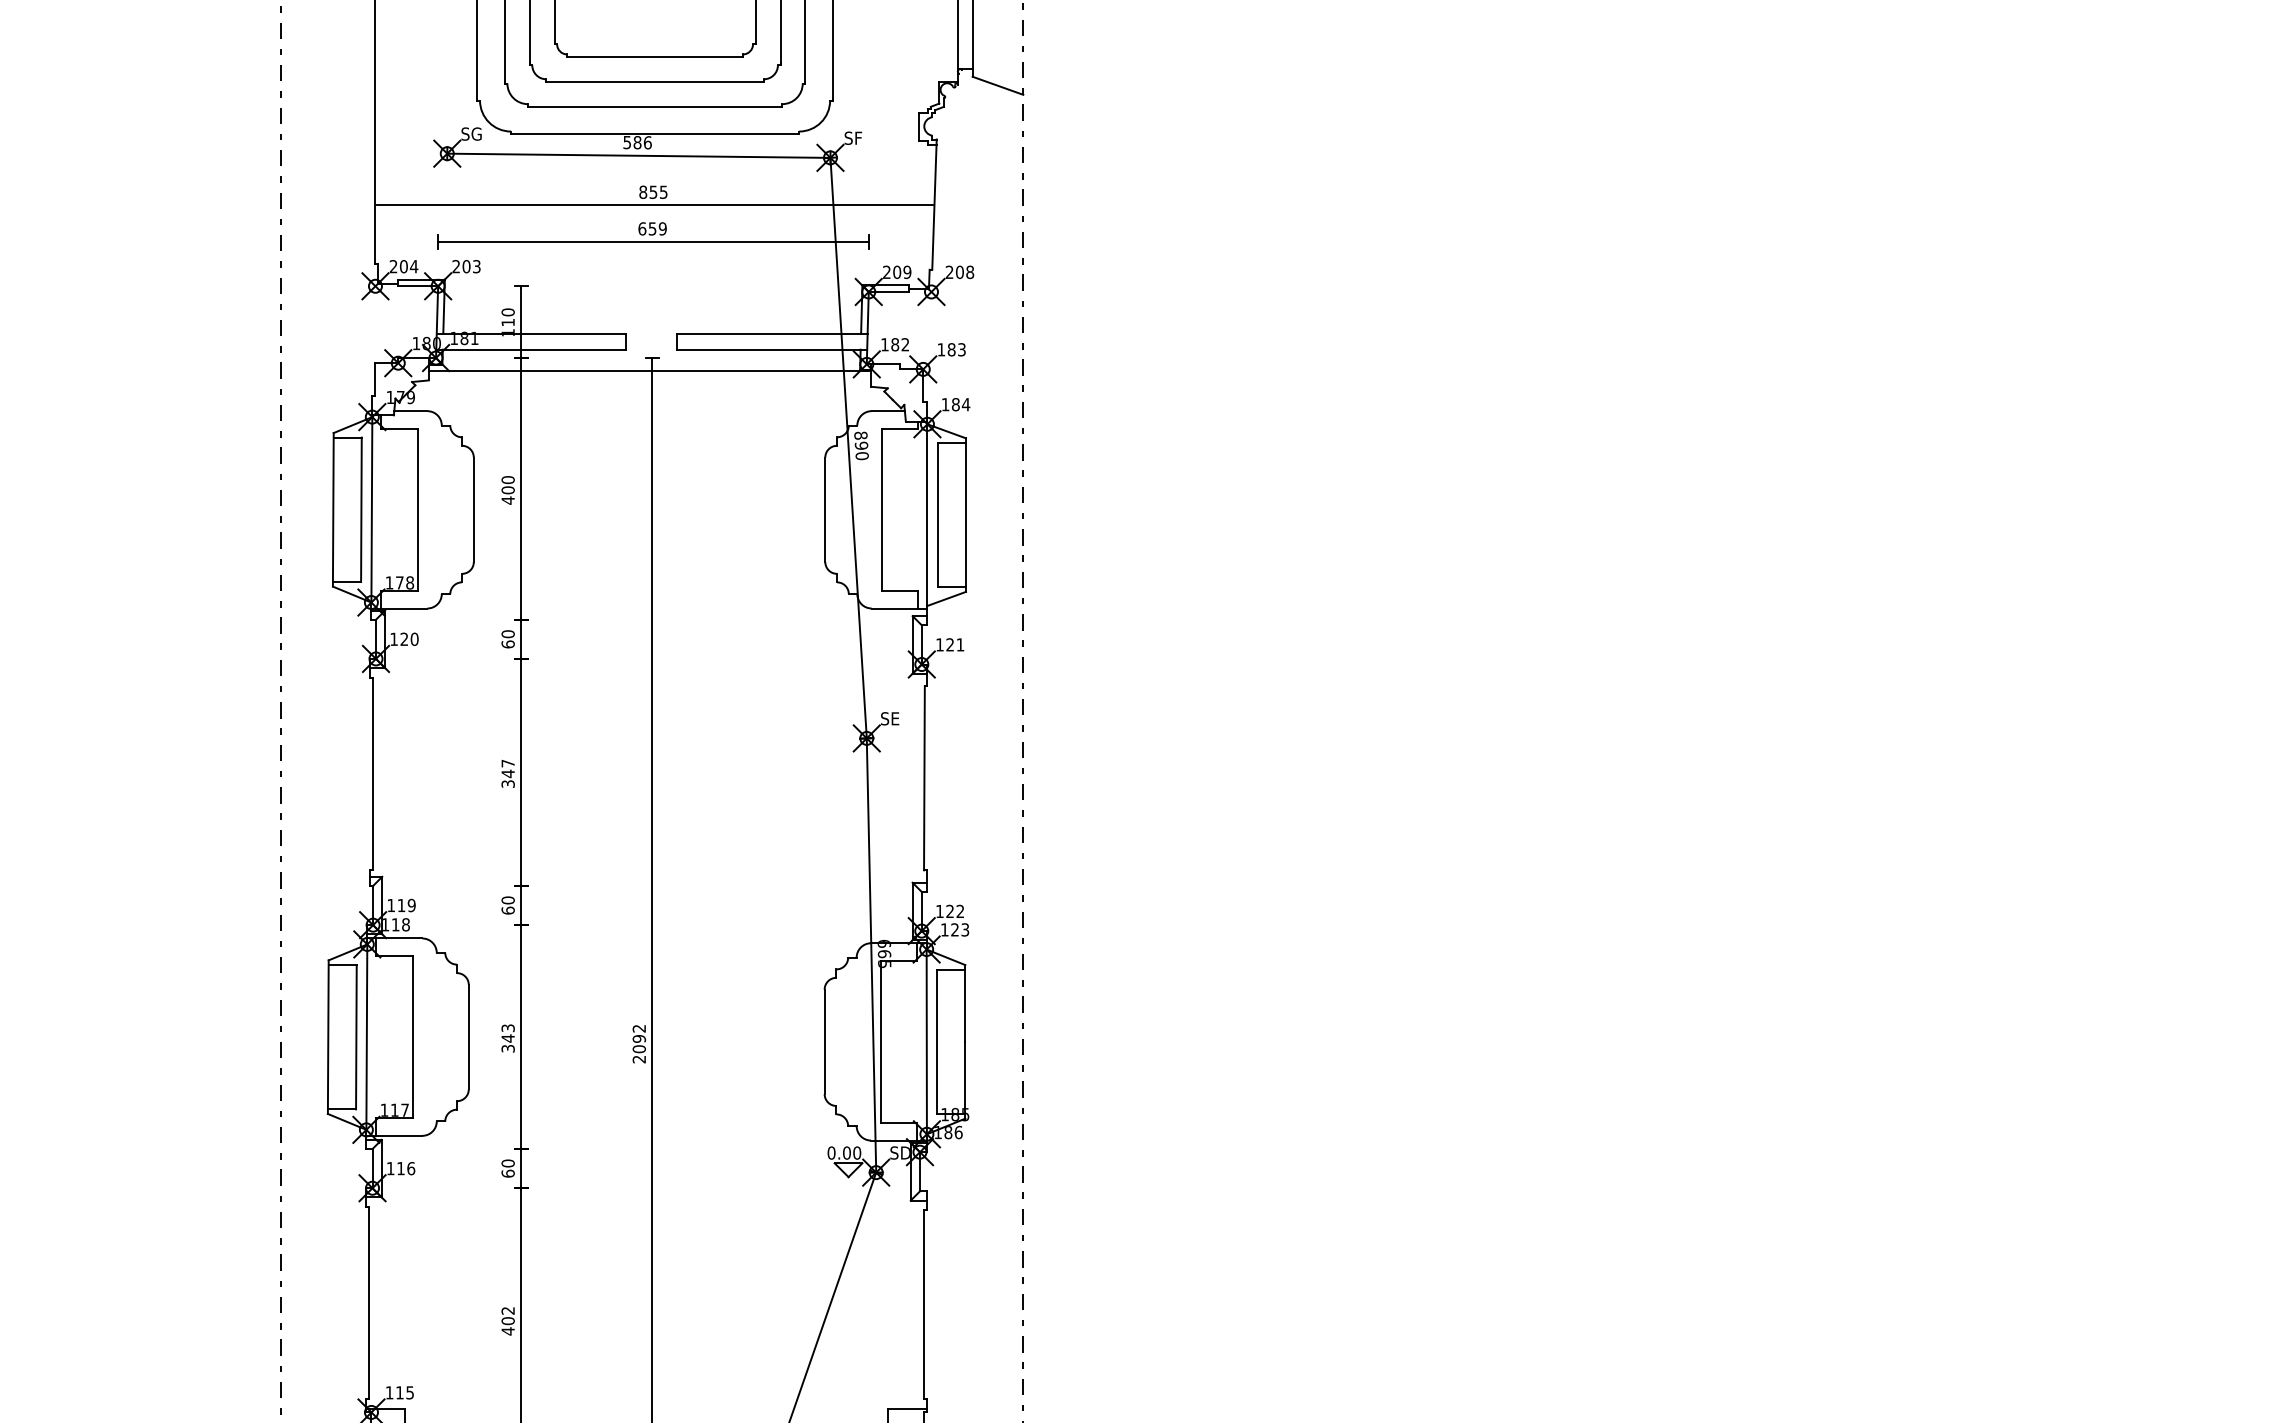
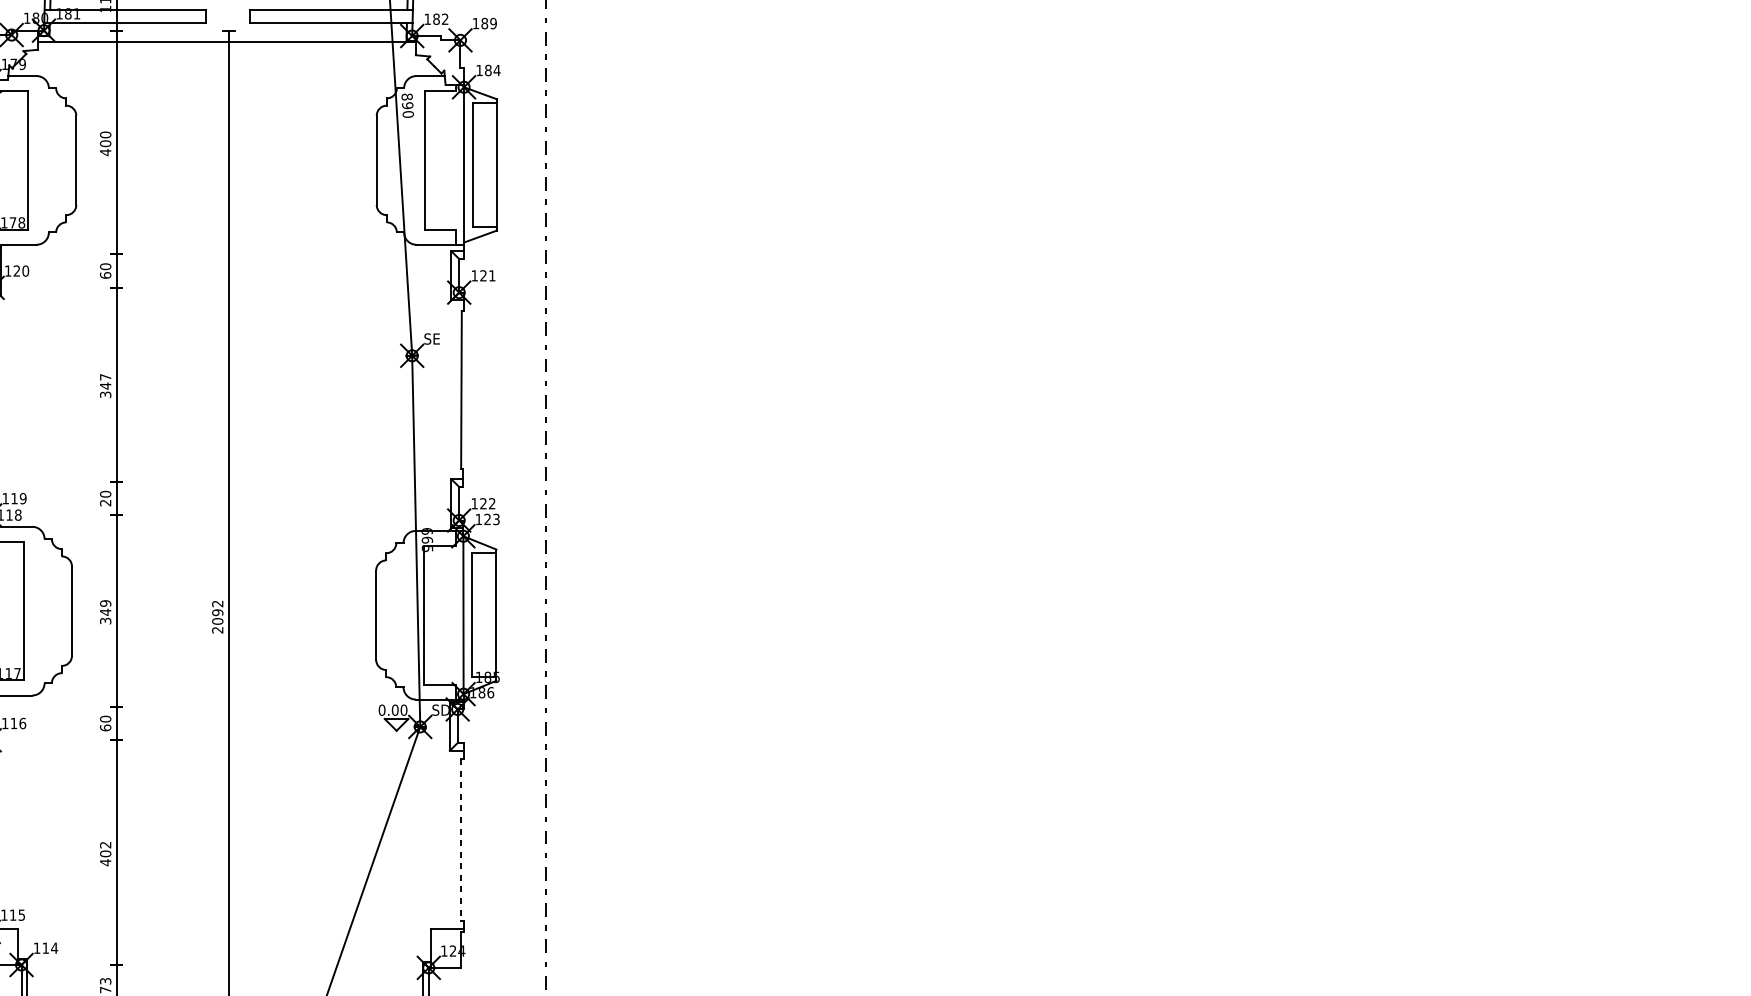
text: (961, 349) -> (493, 23), 183 -> 189
text: (507, 910) -> (105, 502), 60 -> 20
text: (507, 1028) -> (105, 603), 343 -> 349
line: (924, 1305) -> (461, 840), solid -> dashed

